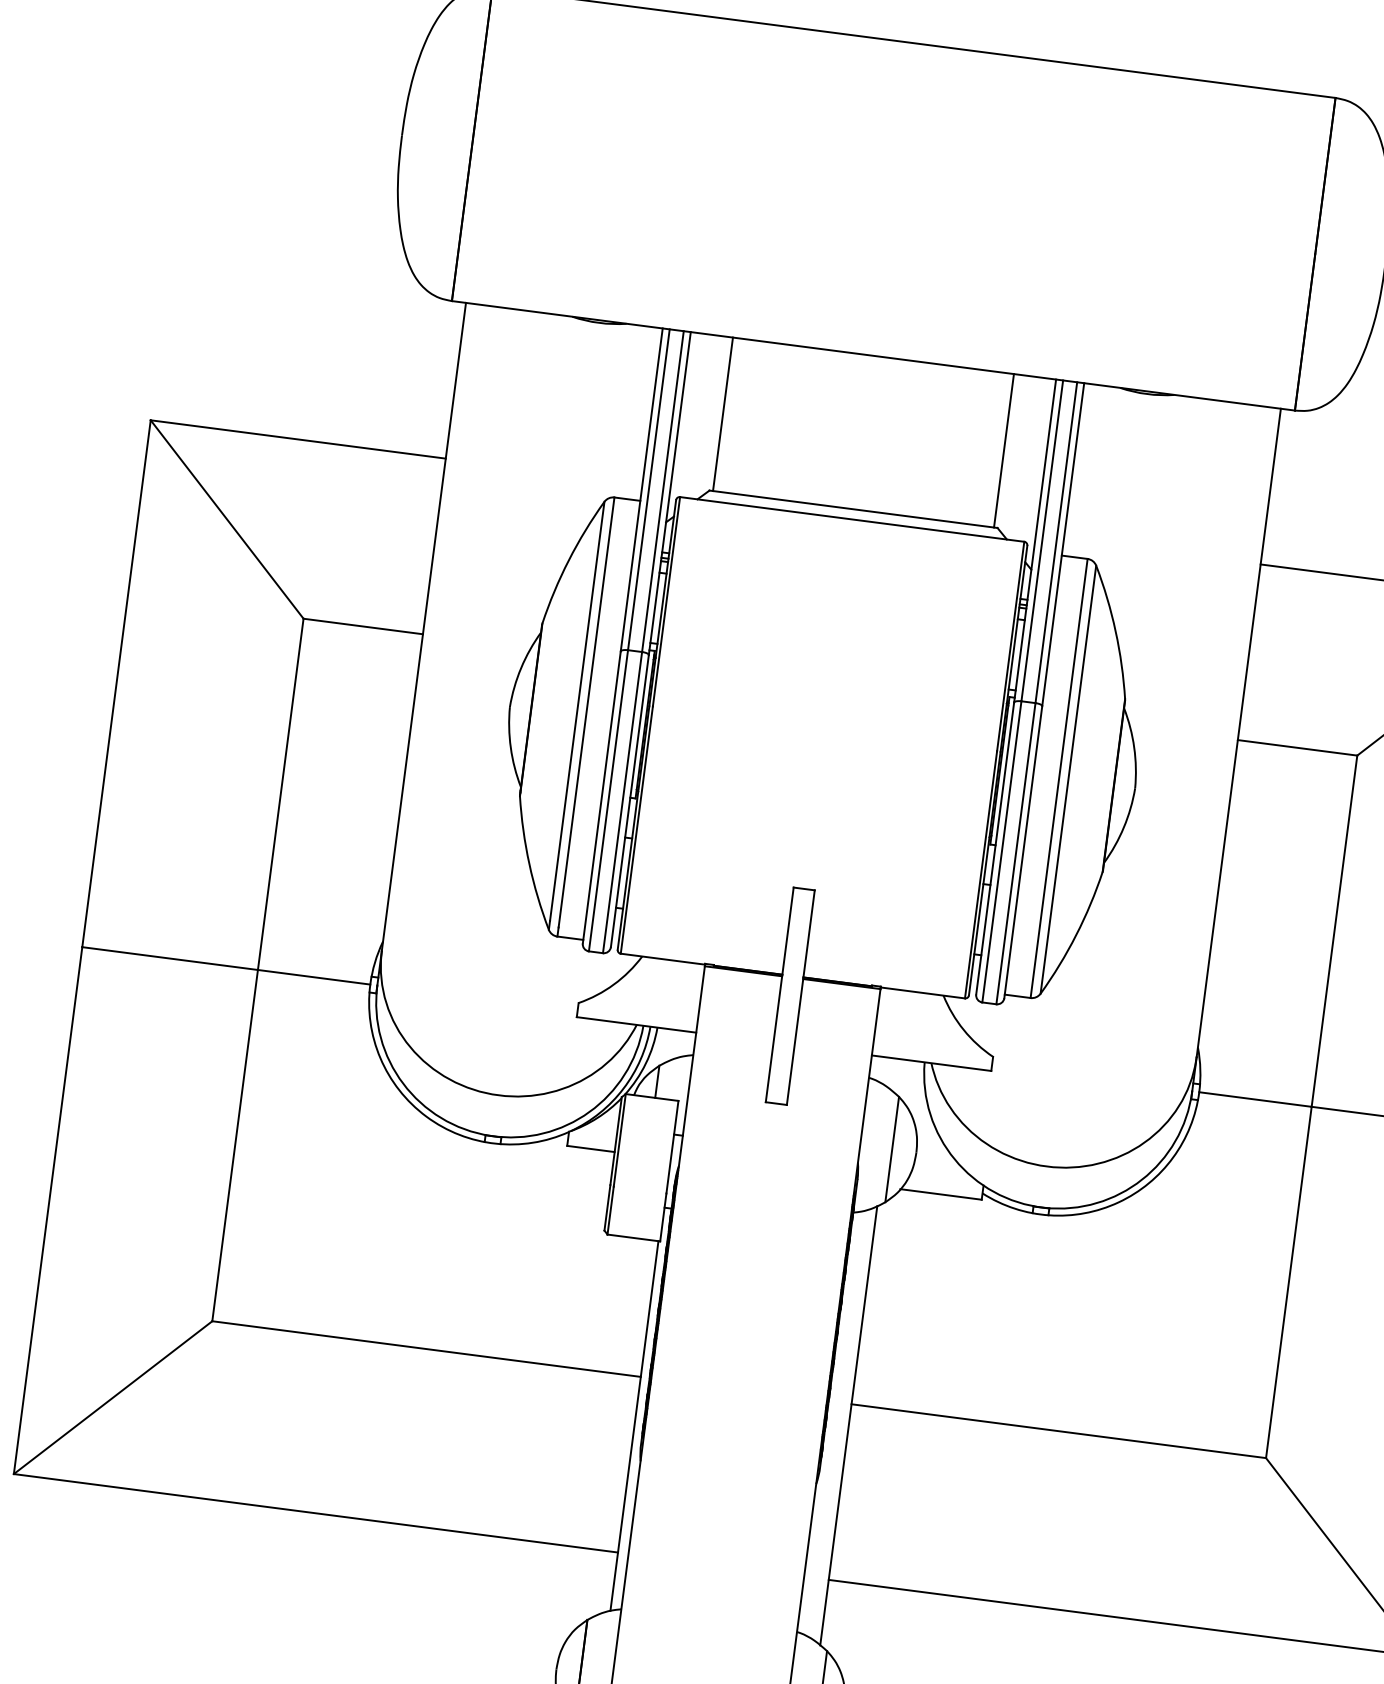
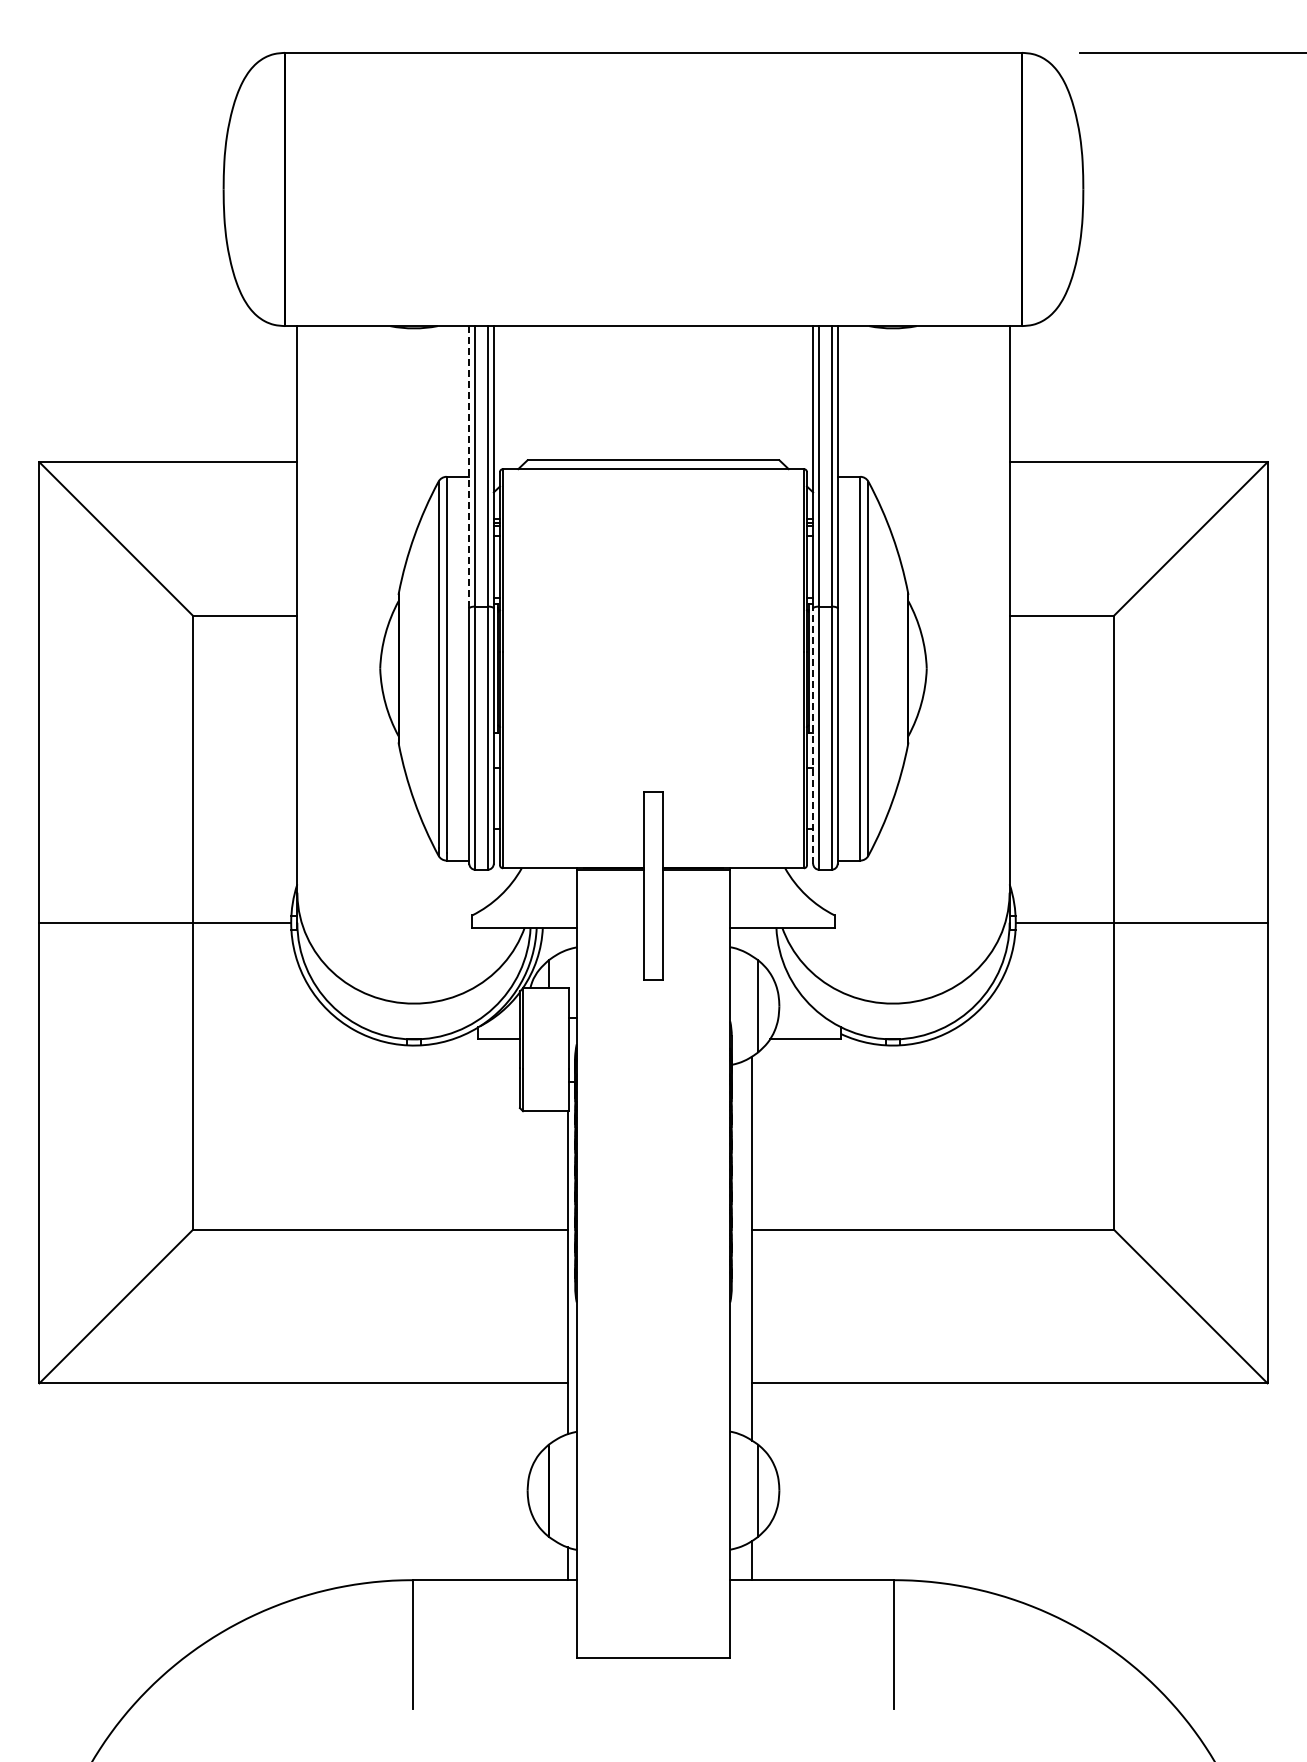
line: (722, 414) -> (530, 393), removed
line: (1004, 451) -> (776, 393), removed
line: (642, 489) -> (469, 466), solid -> dashed
line: (995, 849) -> (813, 736), solid -> dashed

